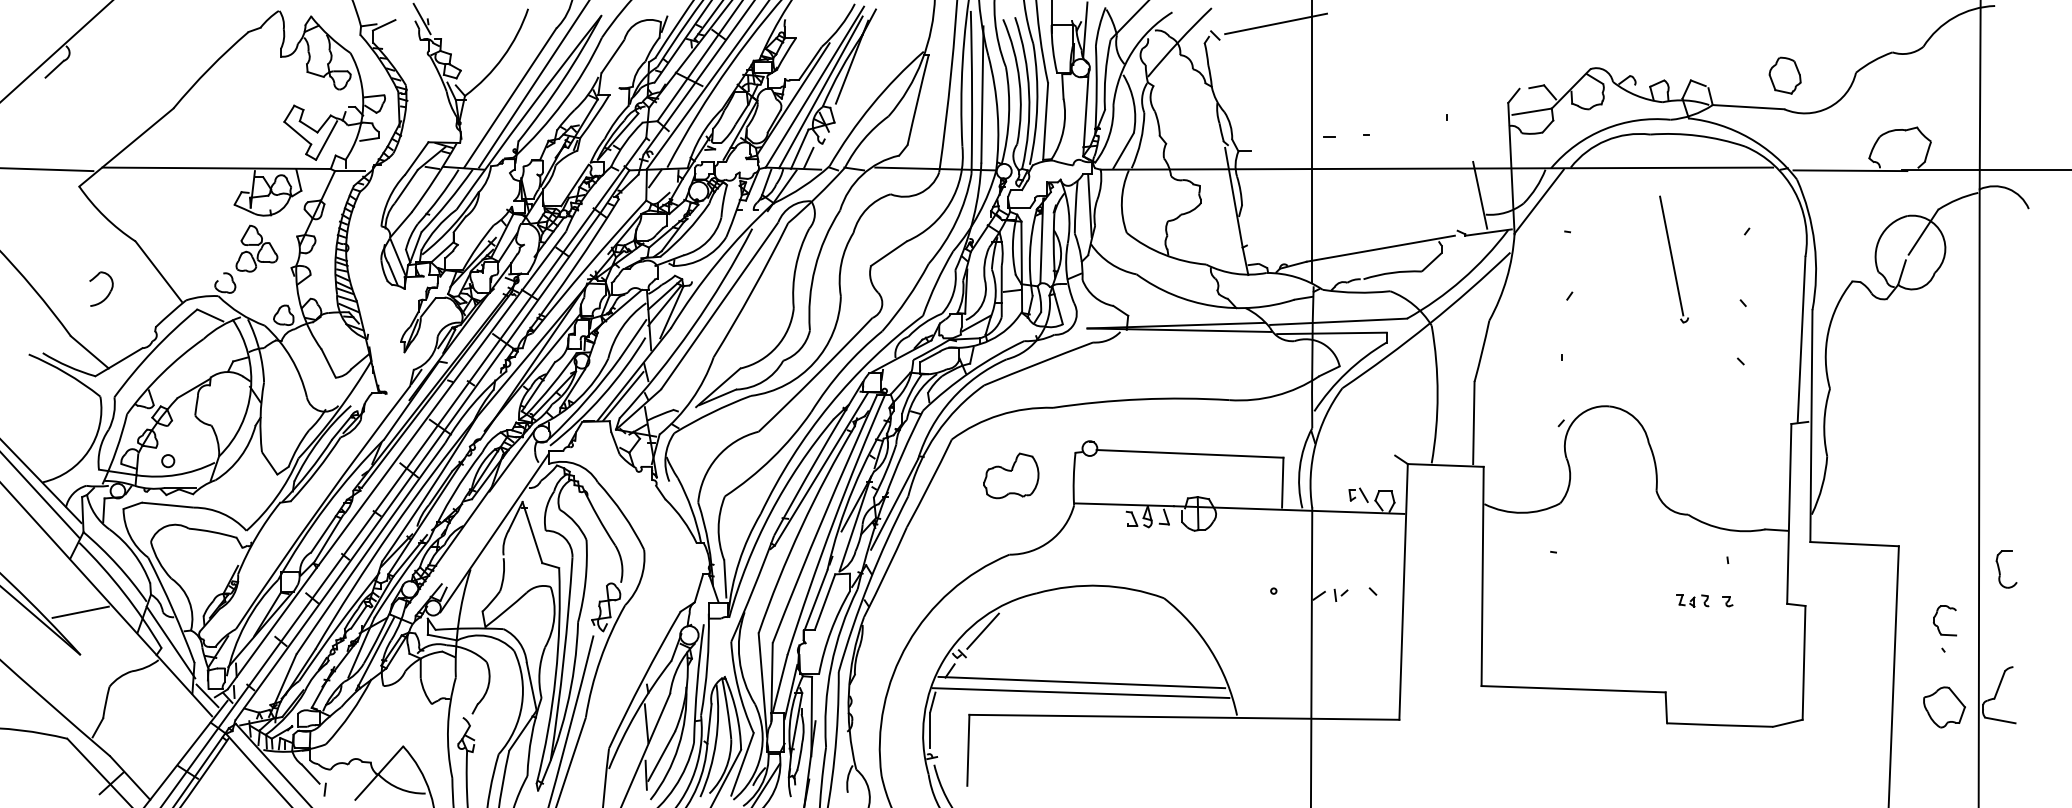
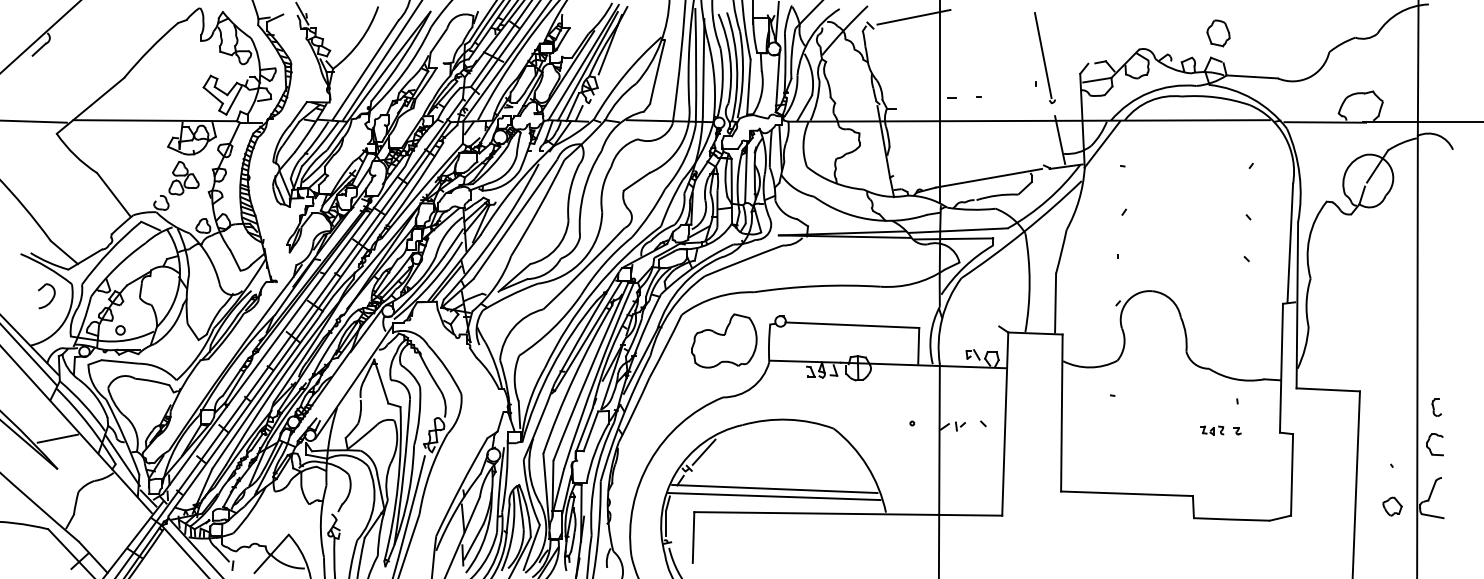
part: (1785, 75) -> (1218, 33), moved
part: (1673, 260) -> (1044, 58), moved
part: (101, 289) -> (46, 296), moved
part: (1011, 475) -> (724, 340), size x1.67
part: (2005, 568) -> (1436, 407), size x0.62
part: (1944, 620) -> (1434, 444), moved
part: (1944, 706) -> (1392, 506), size x0.62

